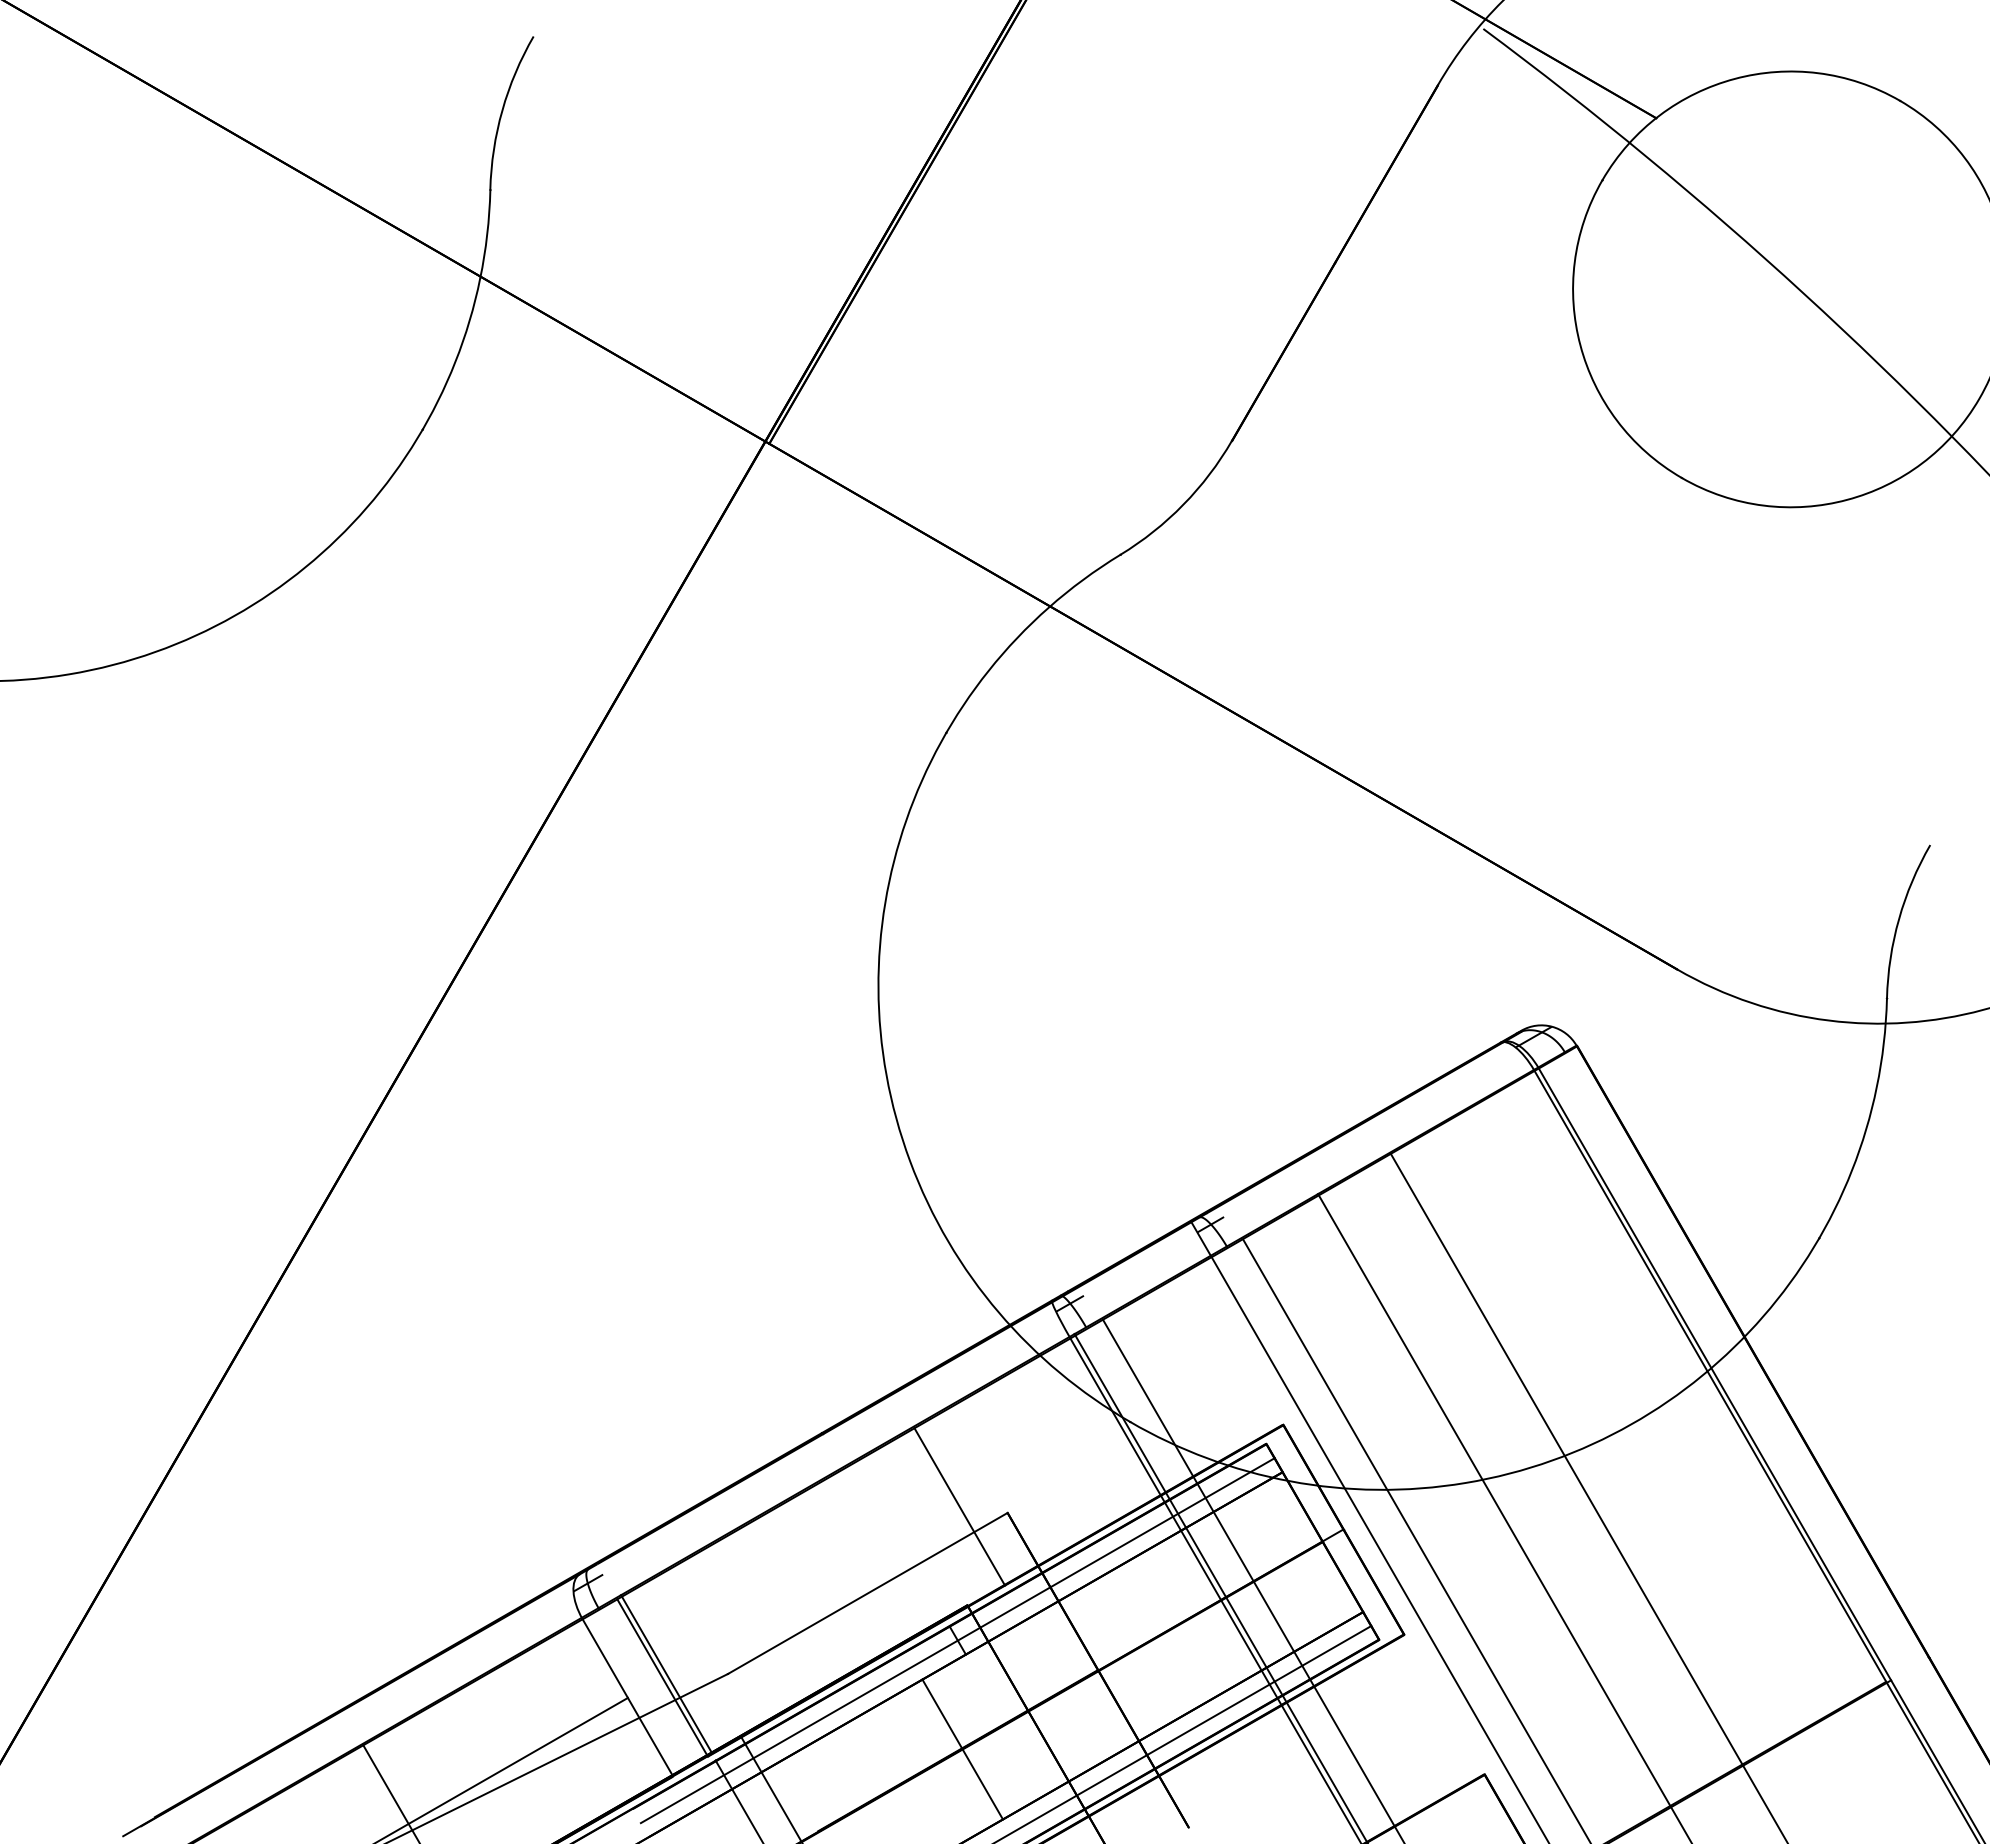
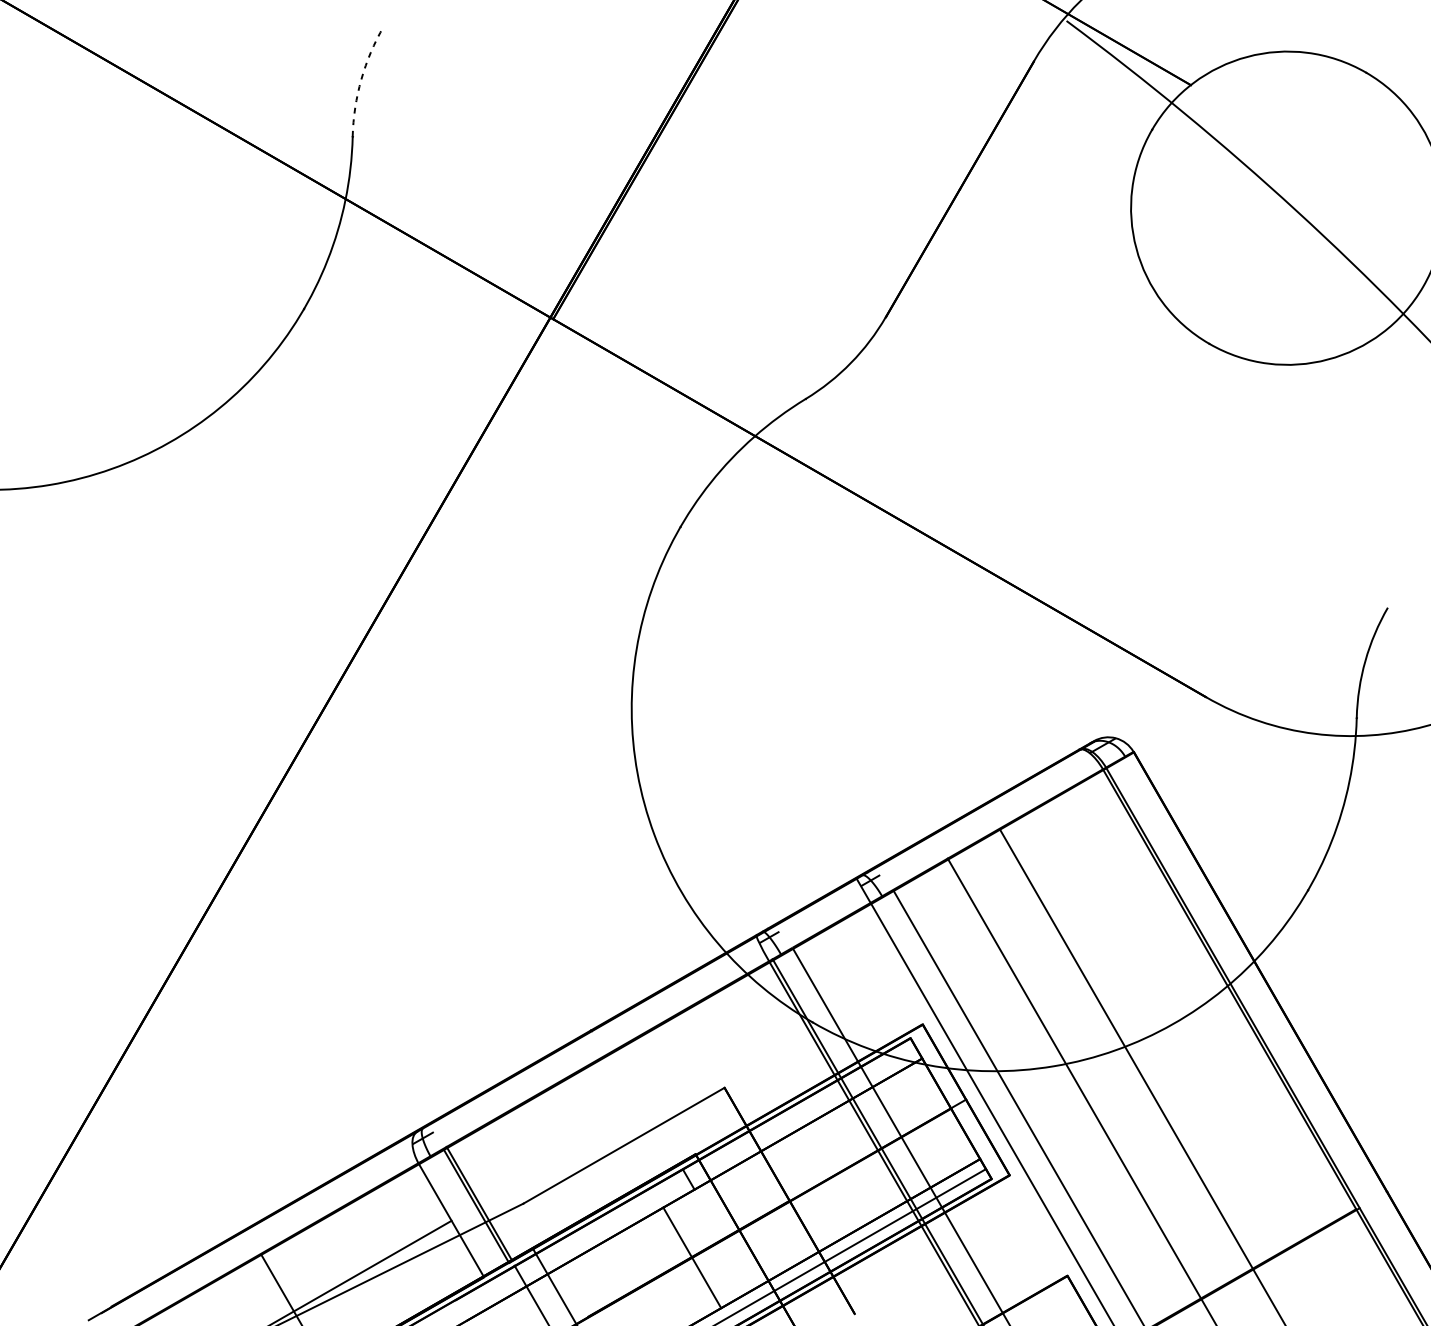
arc: (502, 110) -> (361, 79), solid -> dashed
line: (959, 1506) -> (689, 1083), removed
line: (957, 1640) -> (688, 1179), removed

